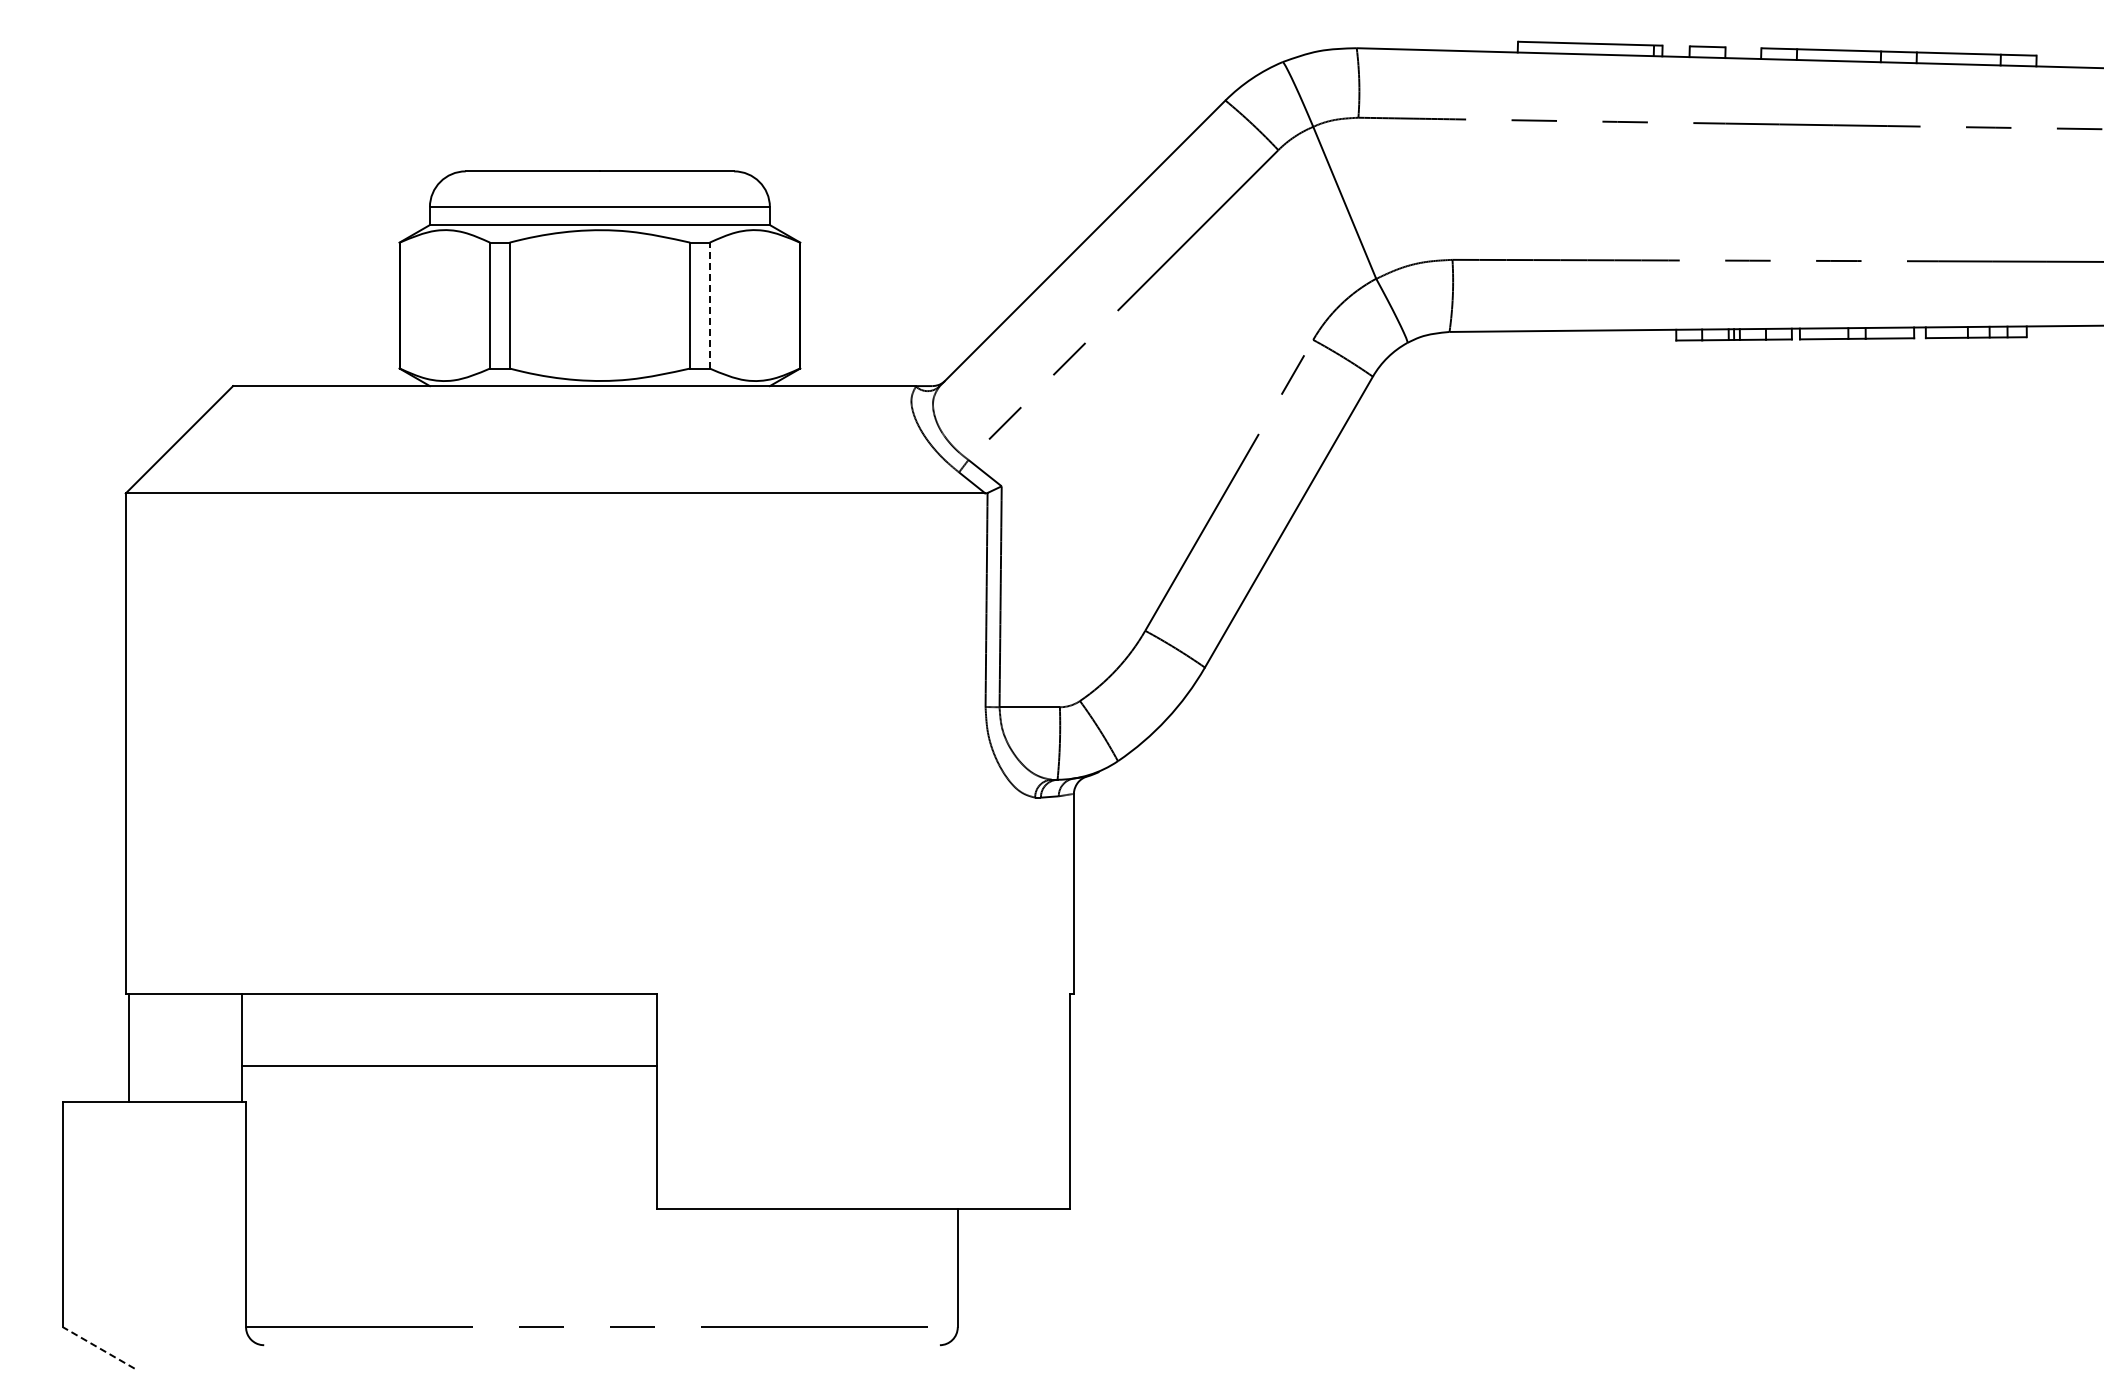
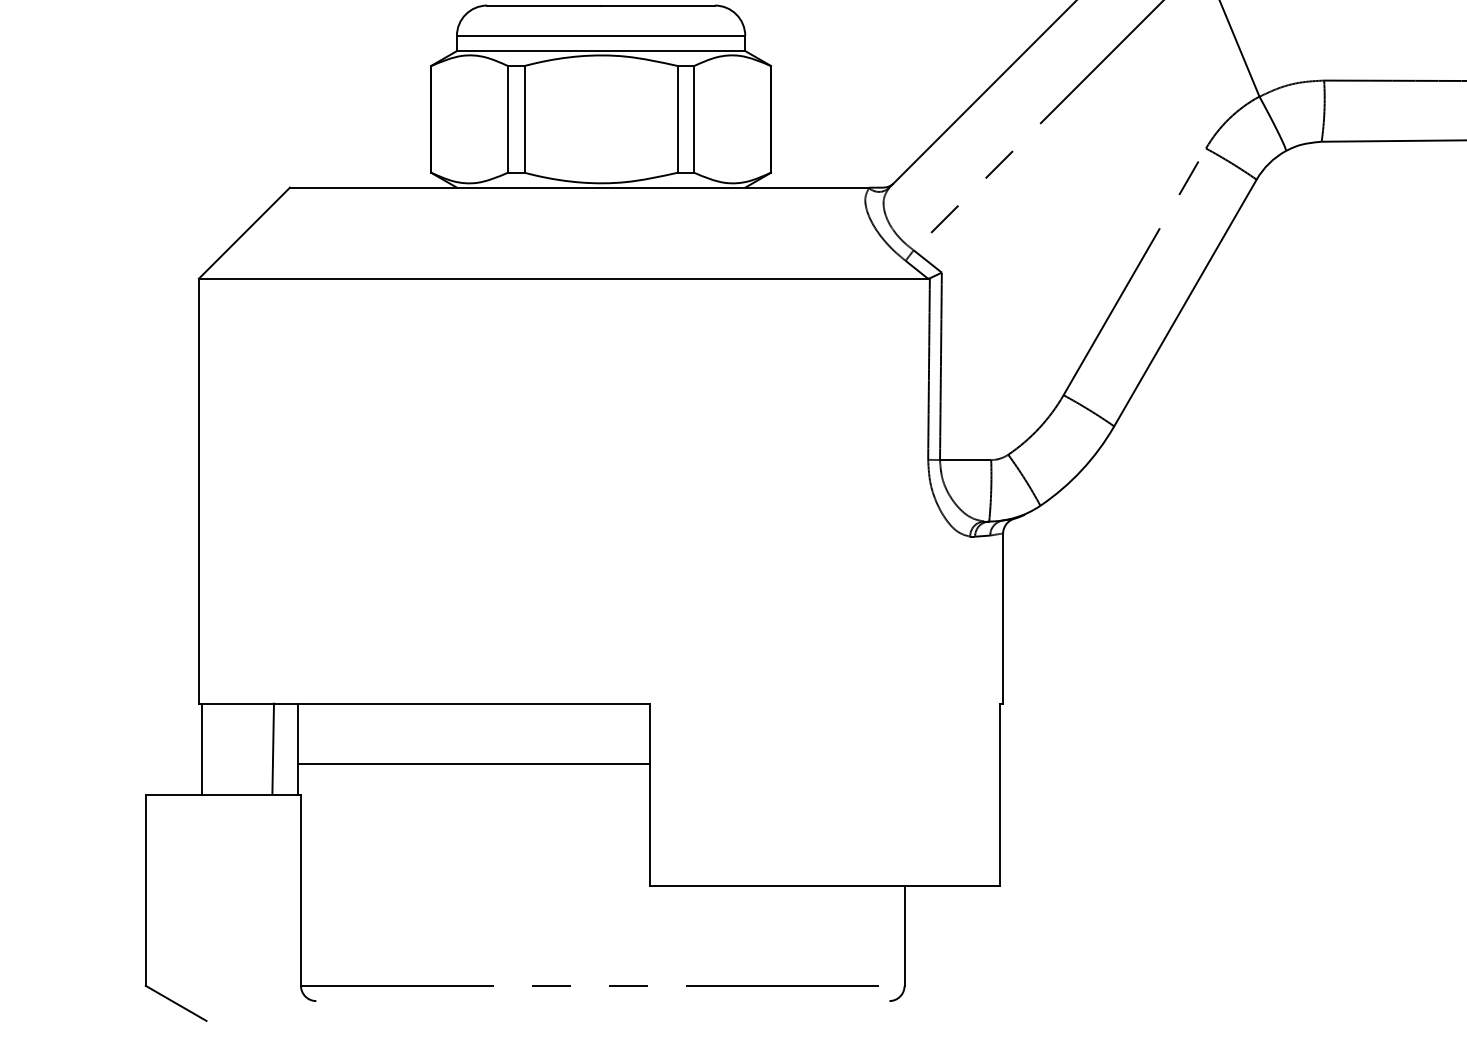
line: (709, 305) -> (694, 119), dashed -> solid
line: (213, 1047) -> (273, 748), added
line: (98, 1347) -> (175, 1003), dashed -> solid

